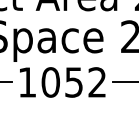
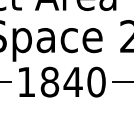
text: (73, 82) -> (72, 82), 1052 -> 1840

